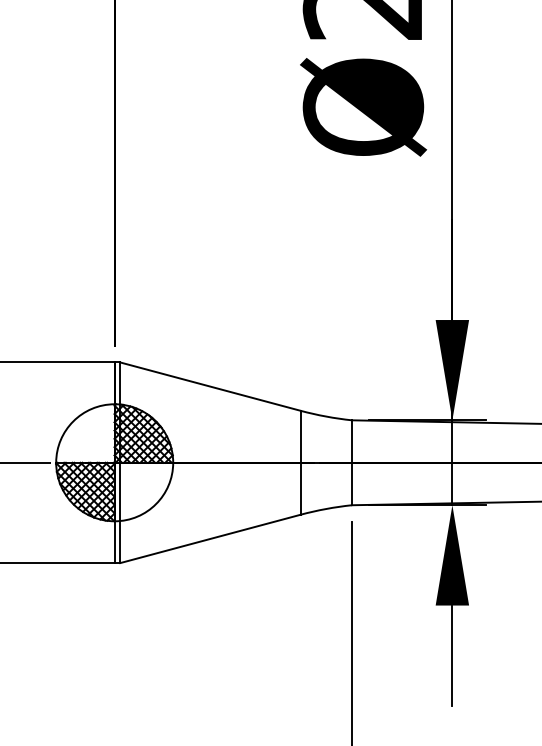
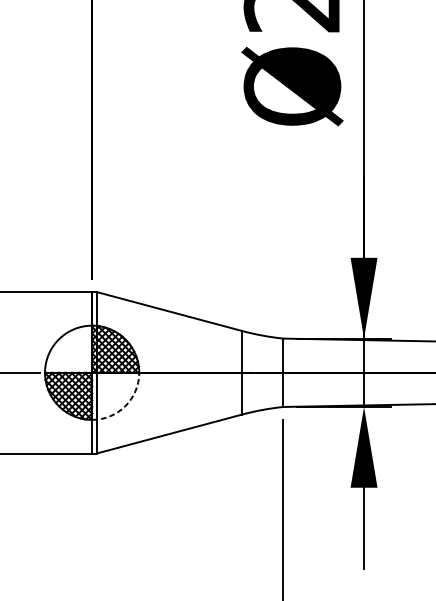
arc: (156, 504) -> (125, 406), solid -> dashed

